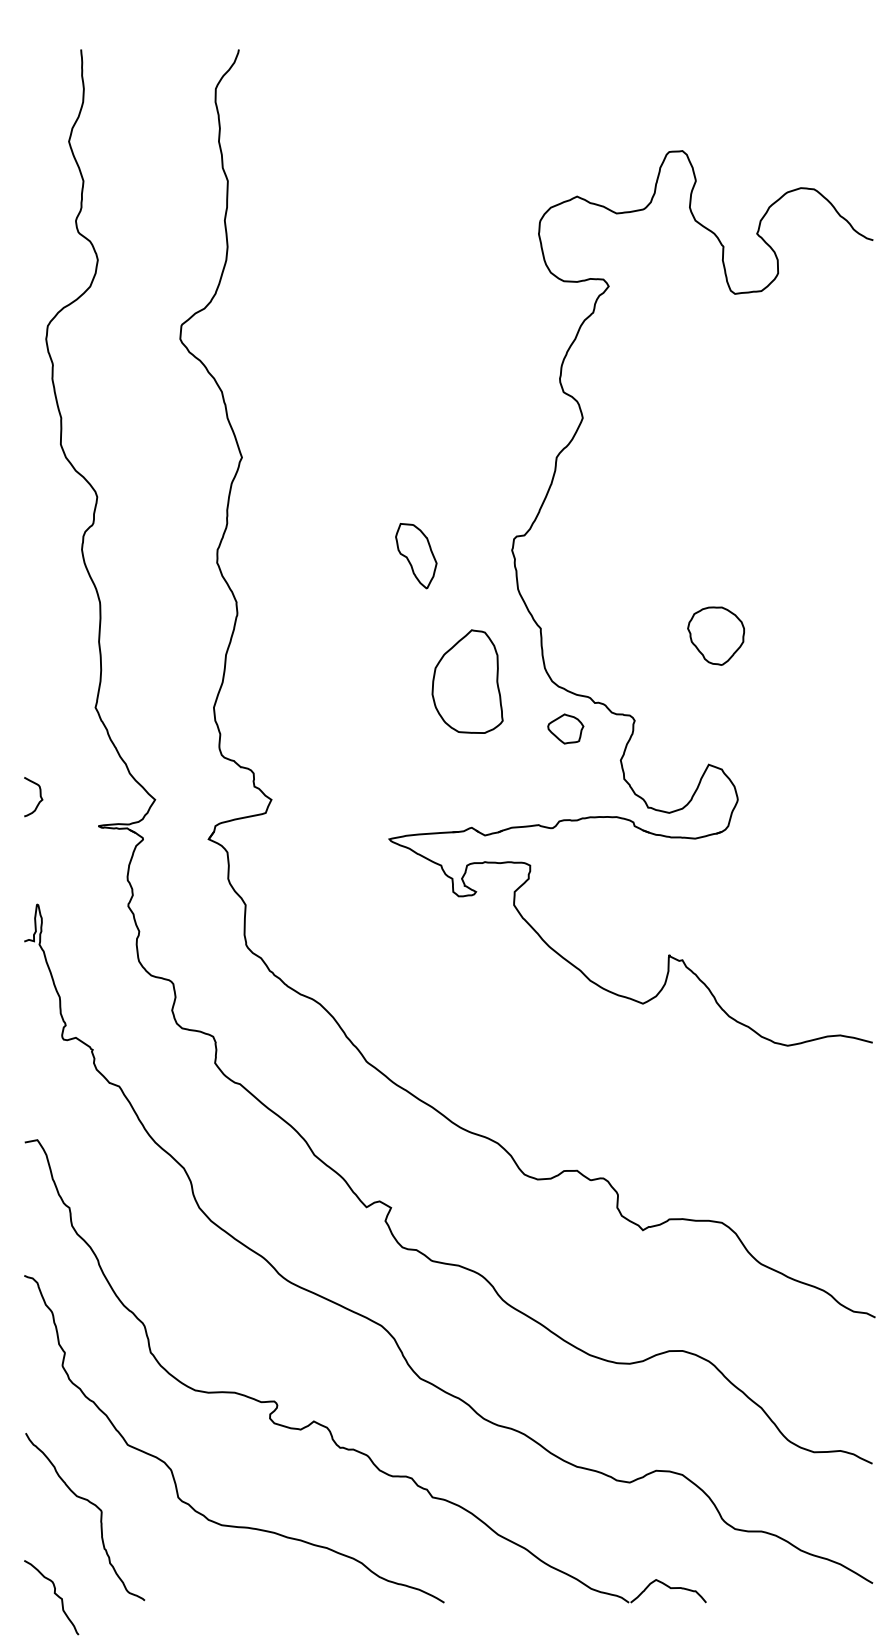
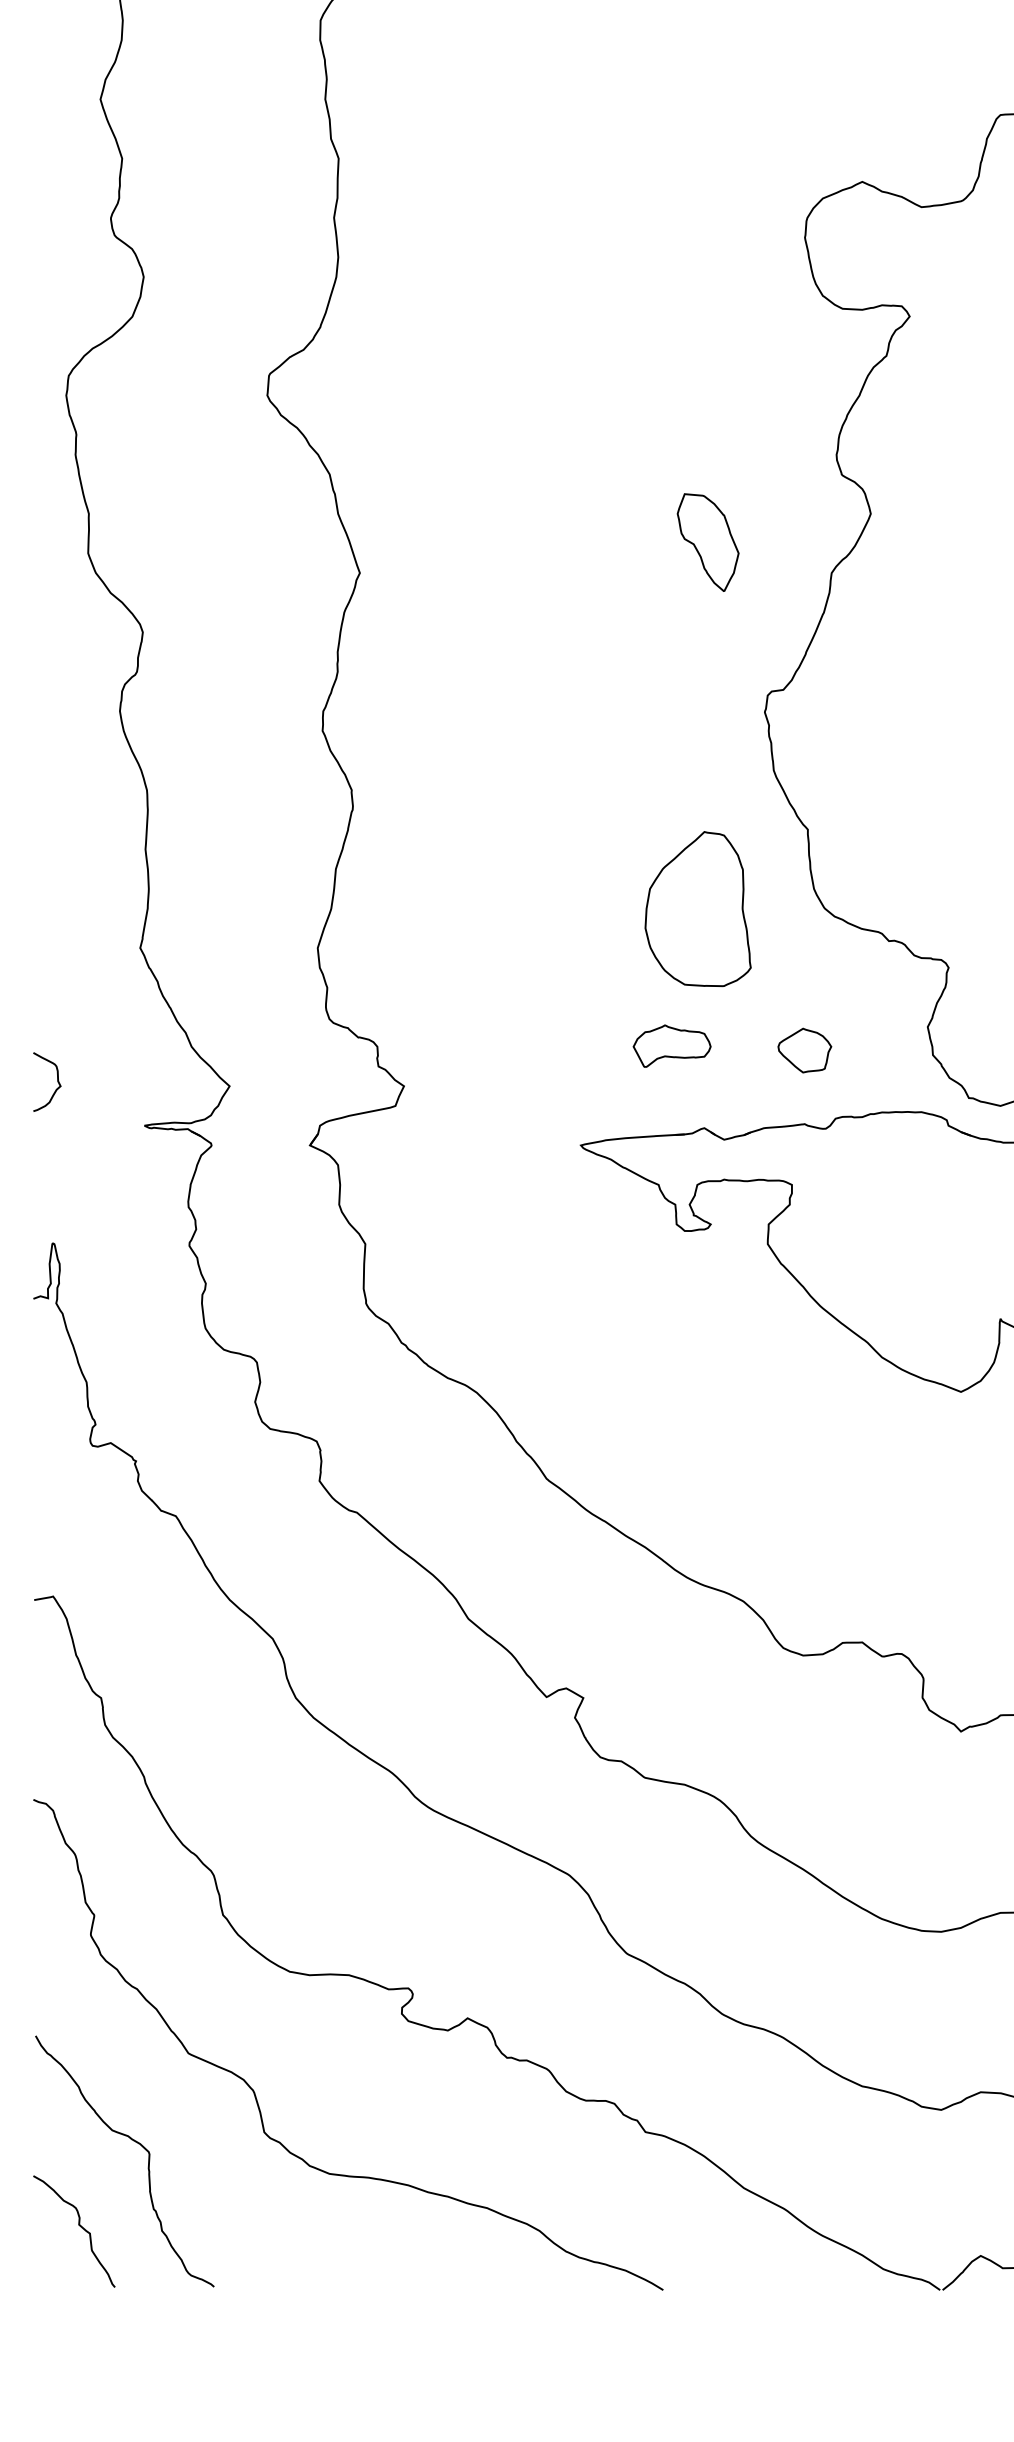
part: (416, 556) -> (708, 543), moved
part: (565, 728) -> (804, 1049), moved
part: (449, 772) -> (670, 1045), added
curve: (54, 1594) -> (78, 2226), moved

